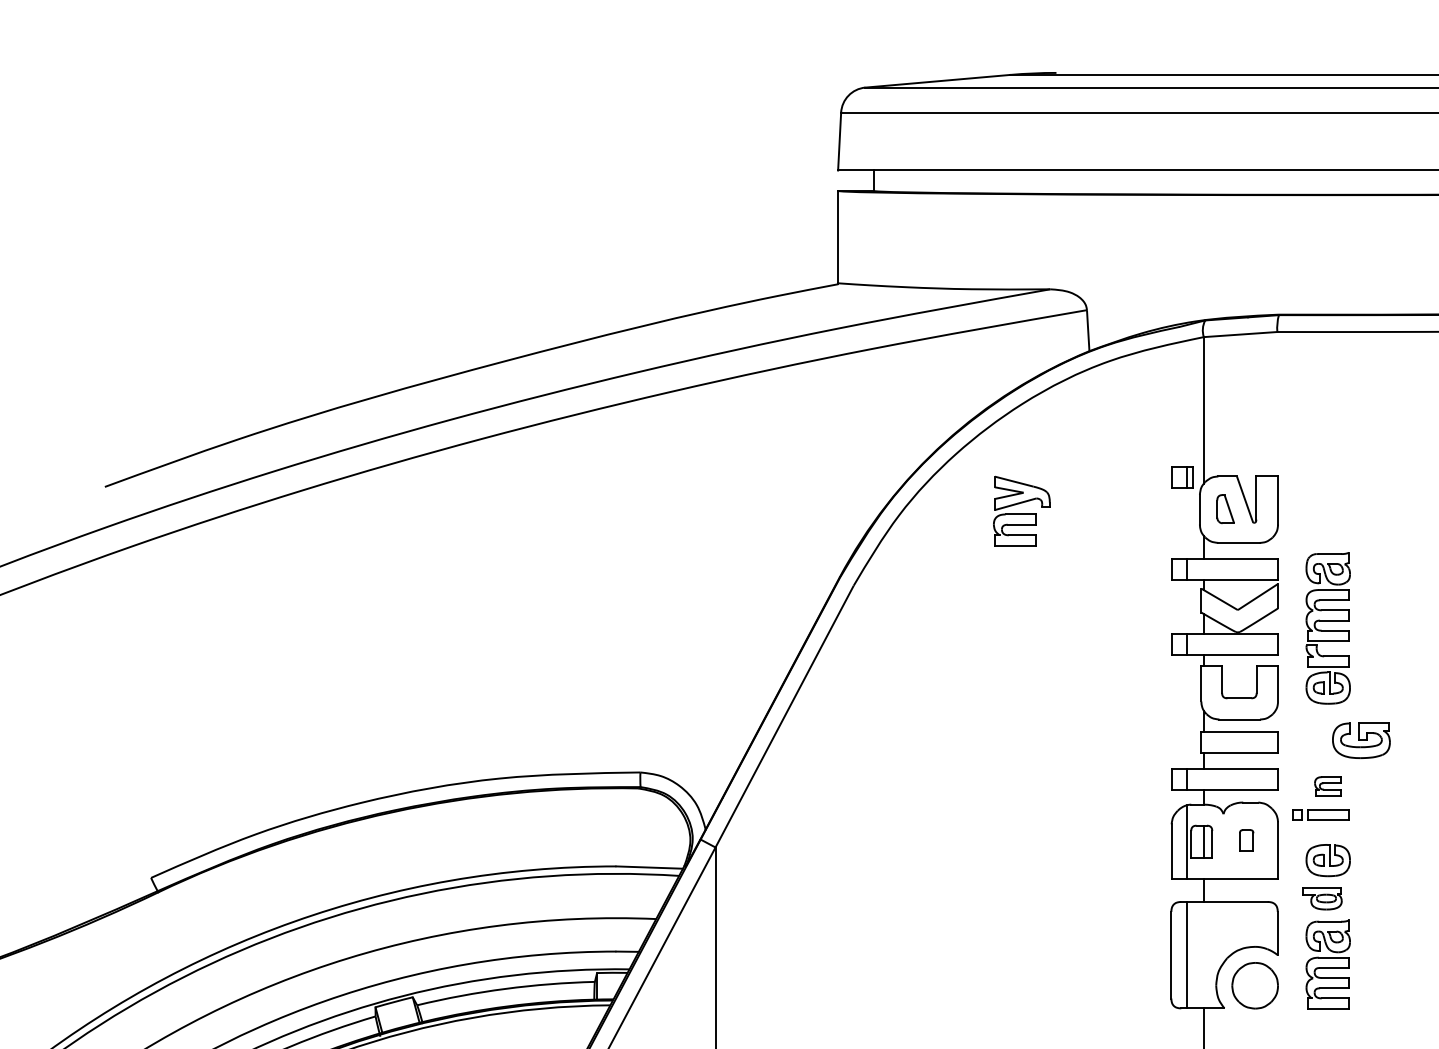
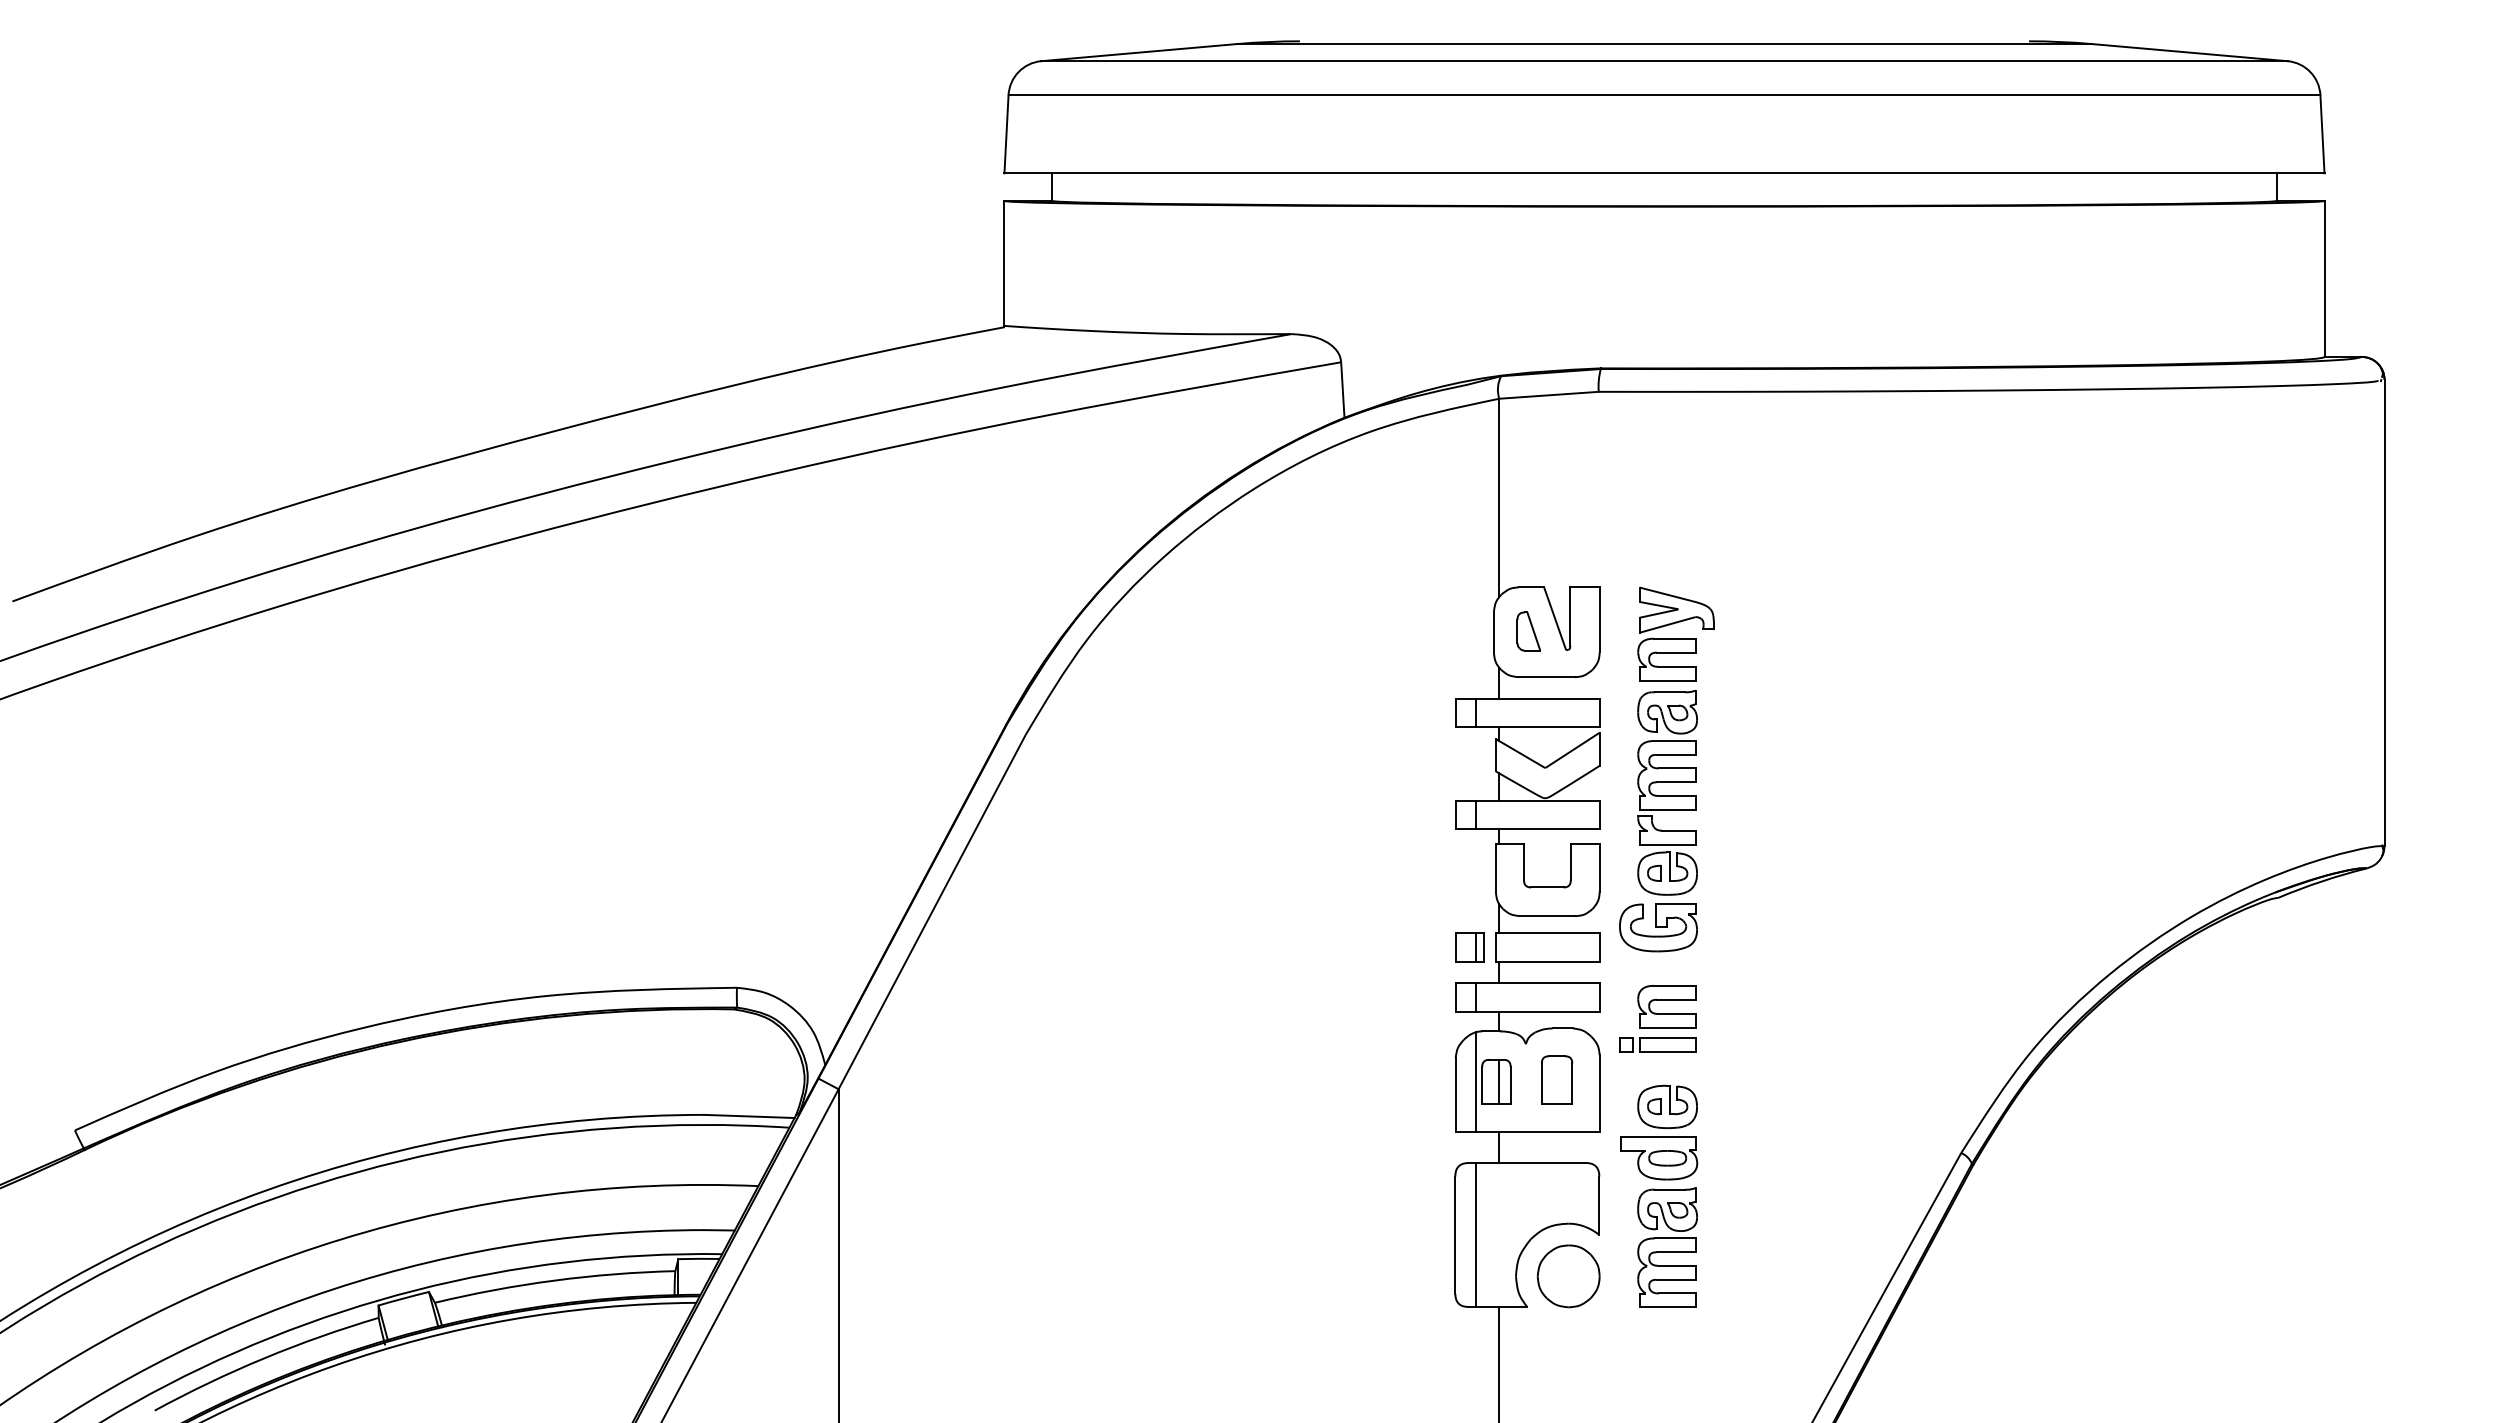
part: (1181, 478) -> (1469, 947), moved
part: (1021, 510) -> (1675, 633), moved
part: (1361, 740) -> (1658, 927), moved
part: (1327, 786) -> (1666, 1006), size x1.67
part: (1246, 840) -> (1557, 1079), size x1.67
part: (1322, 898) -> (1659, 1158), size x1.43

